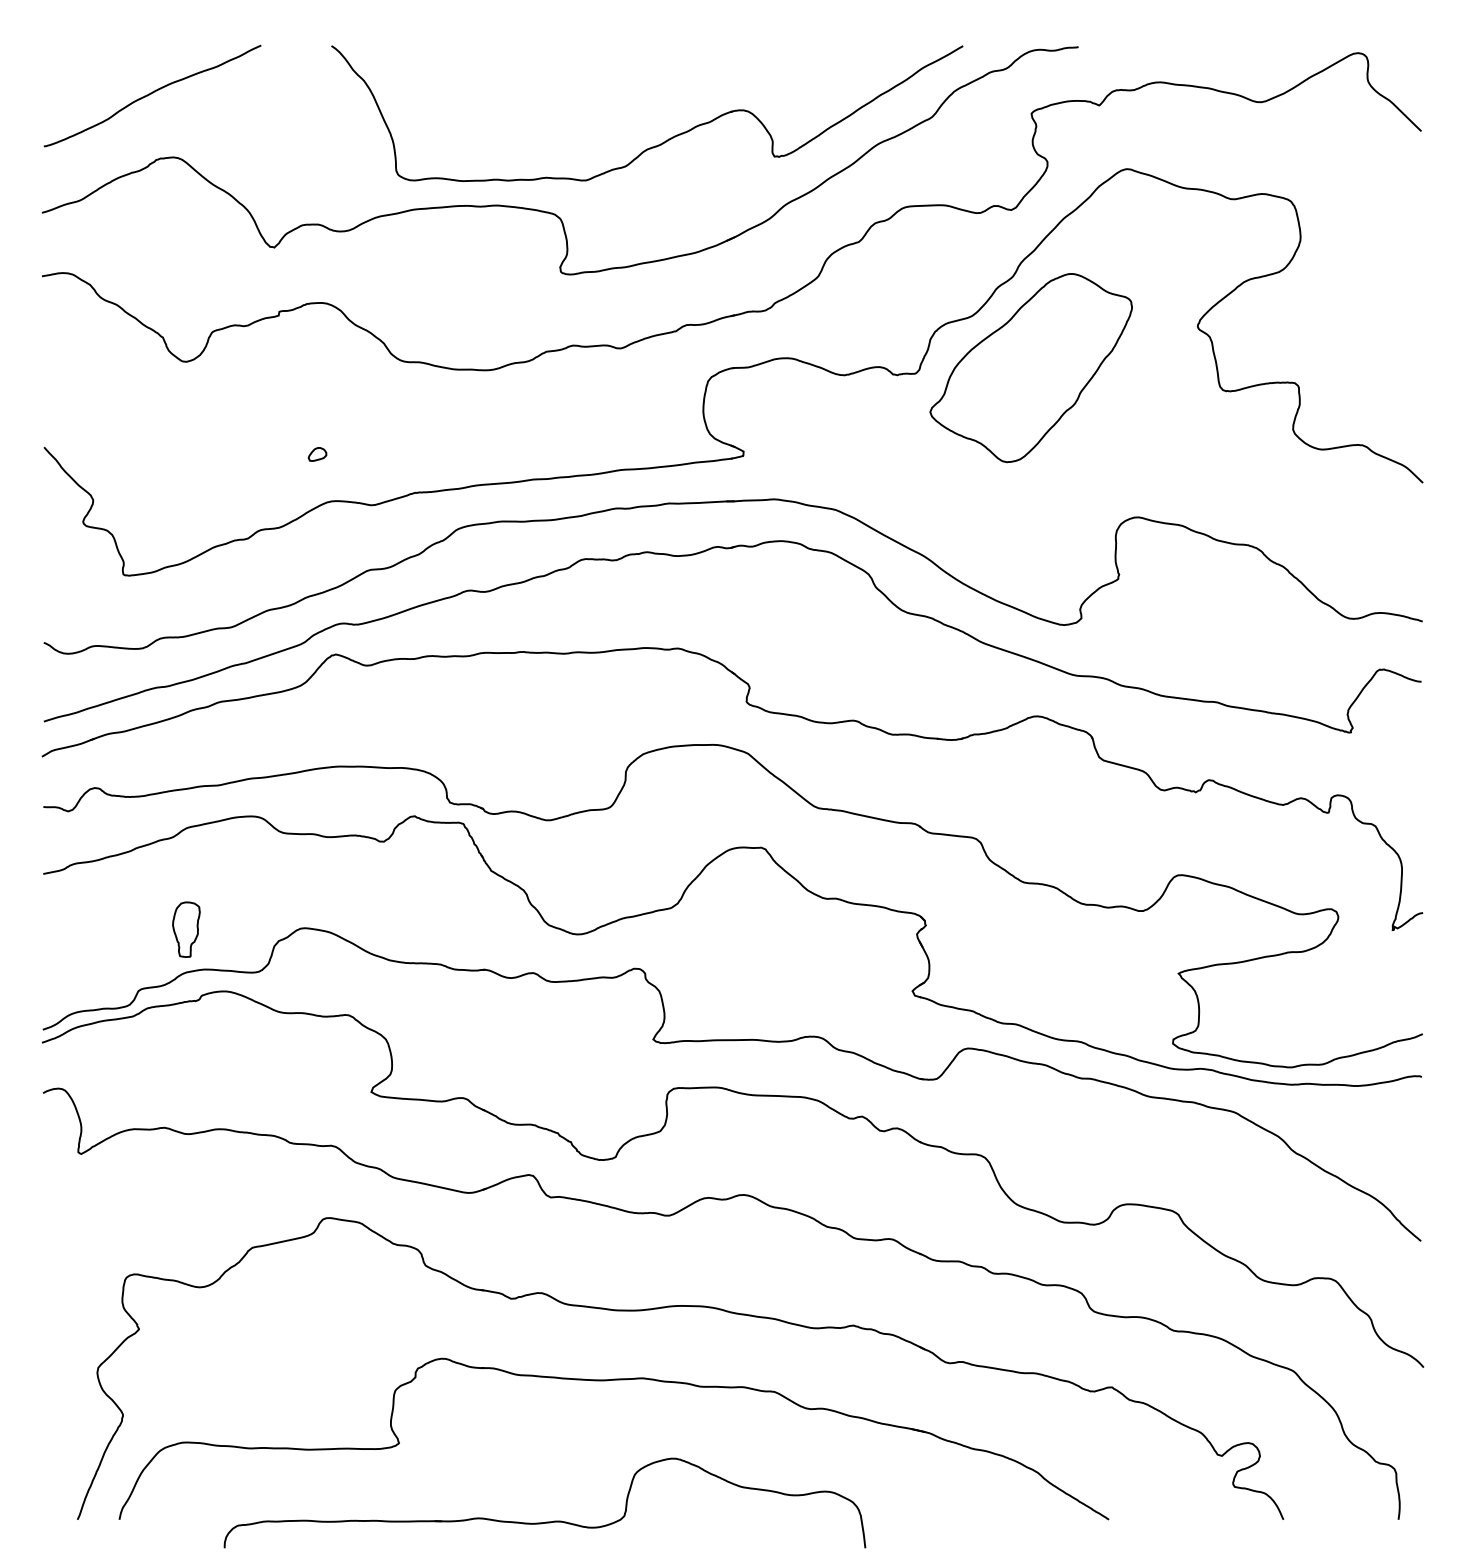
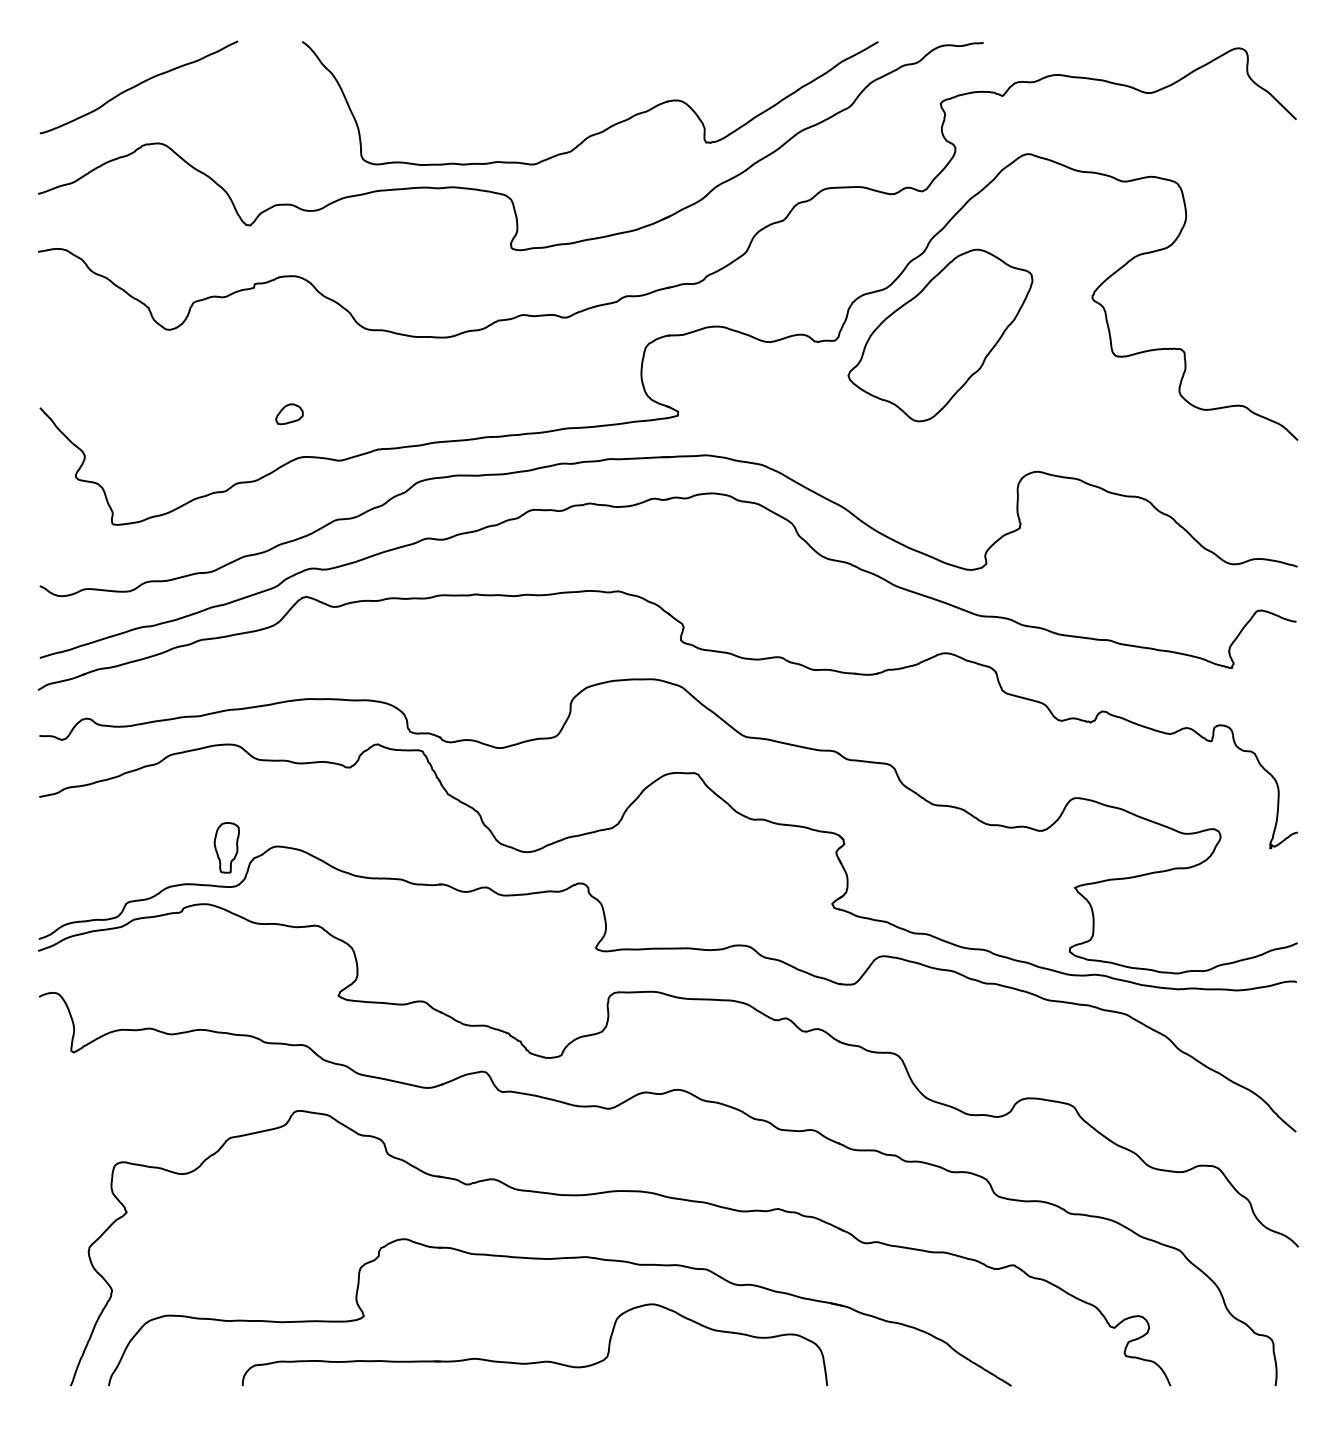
part: (317, 454) -> (289, 414), size x1.67
part: (185, 929) -> (226, 847), moved
part: (546, 1521) -> (536, 1361), moved

